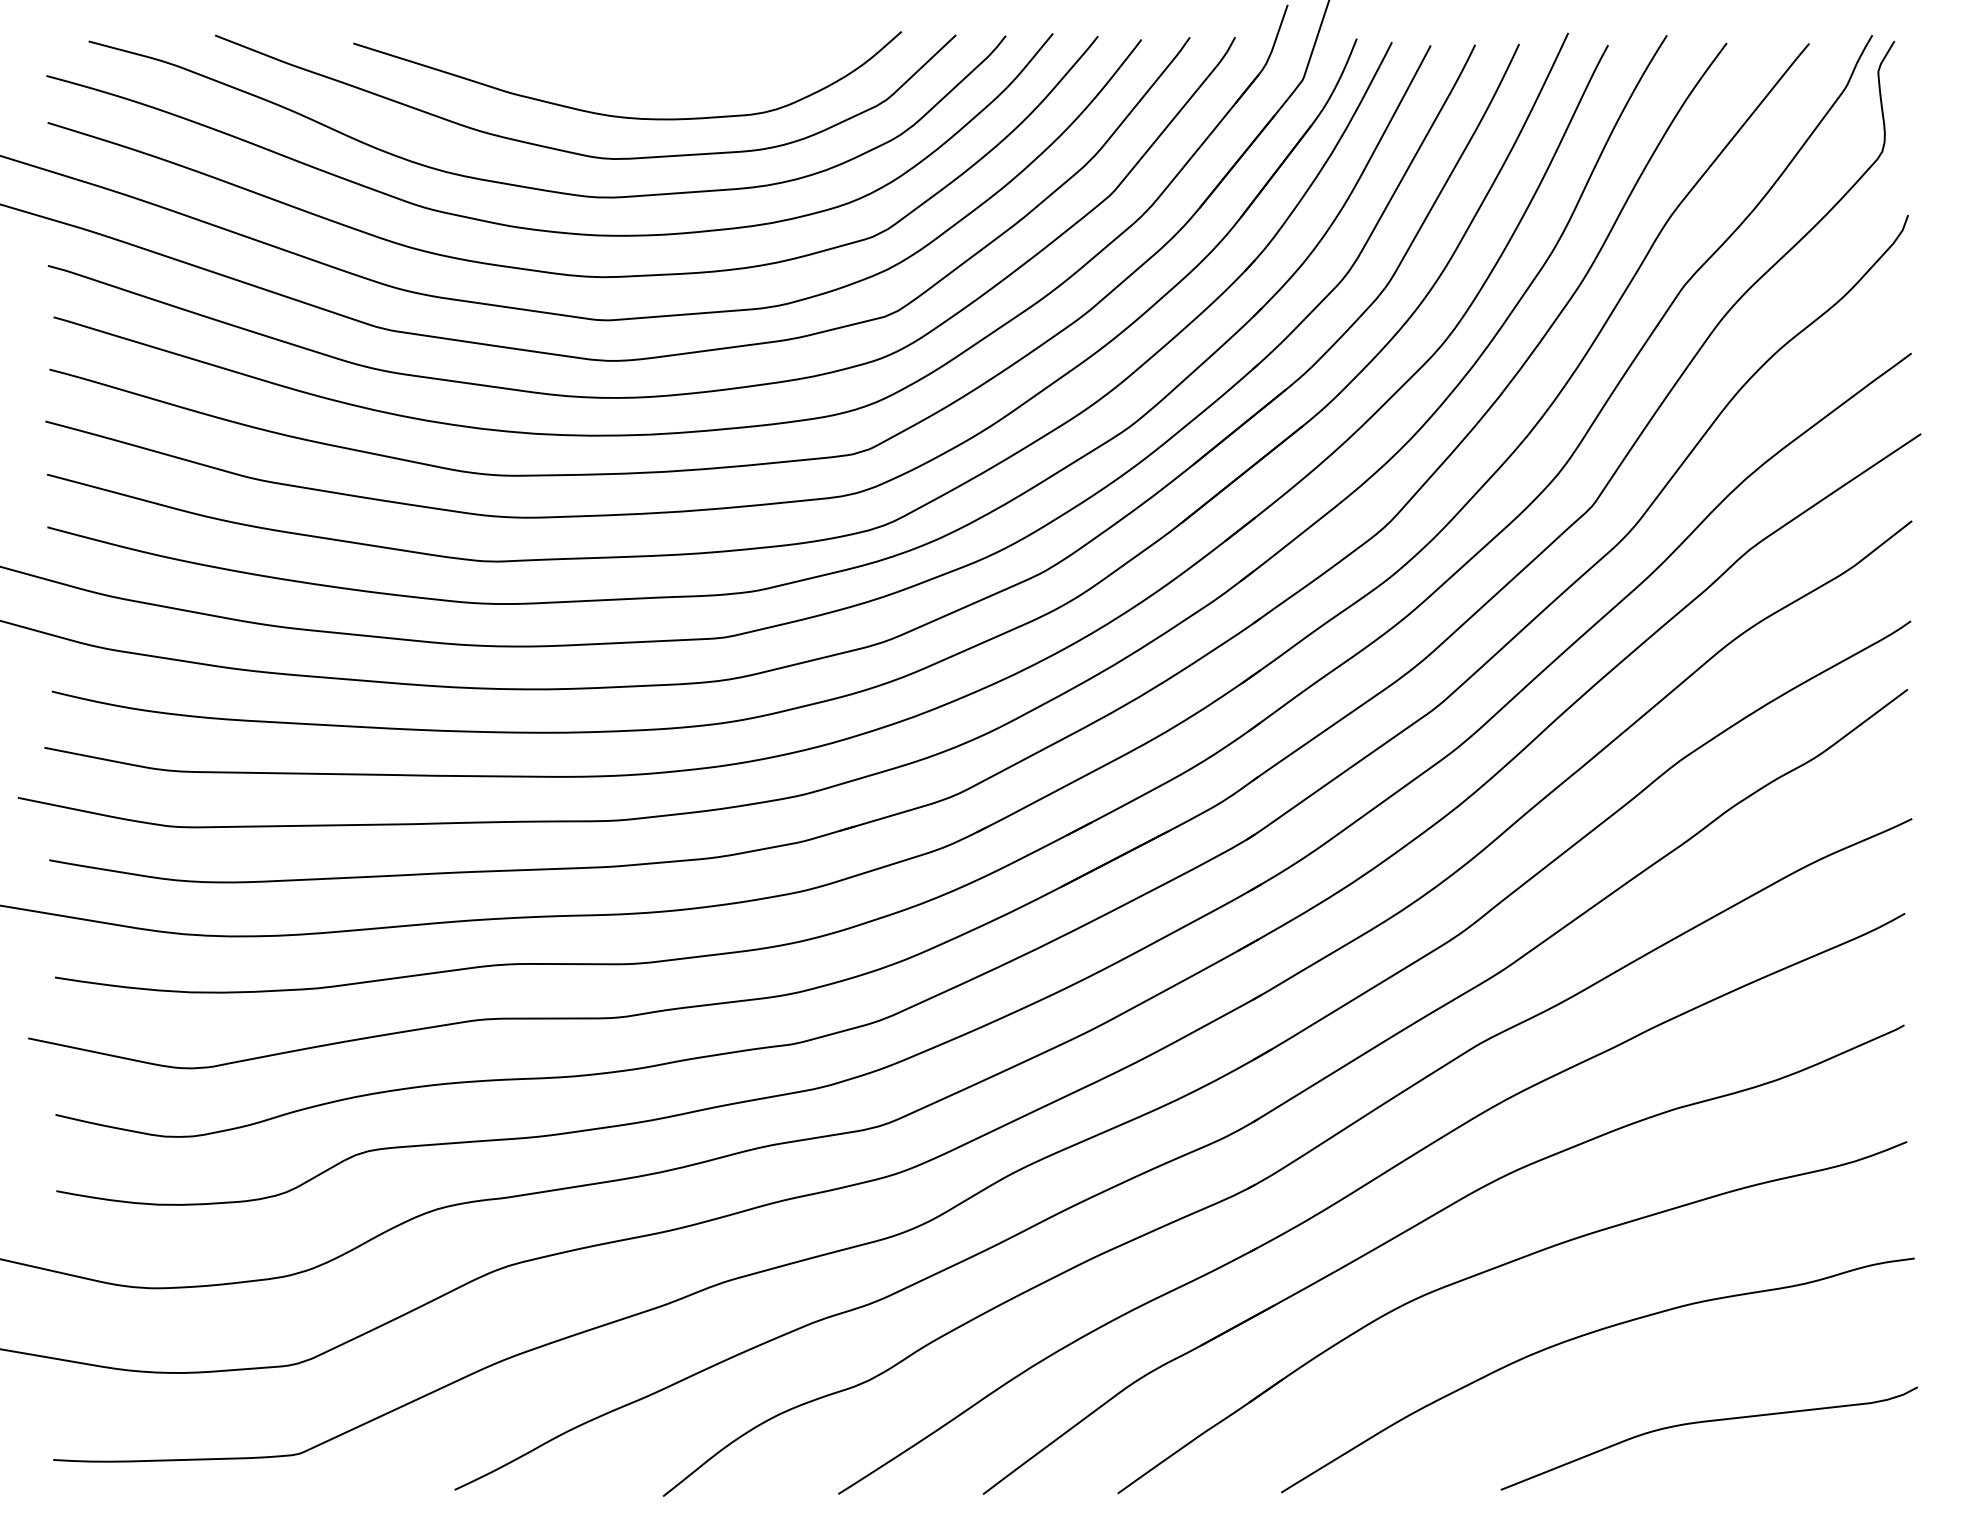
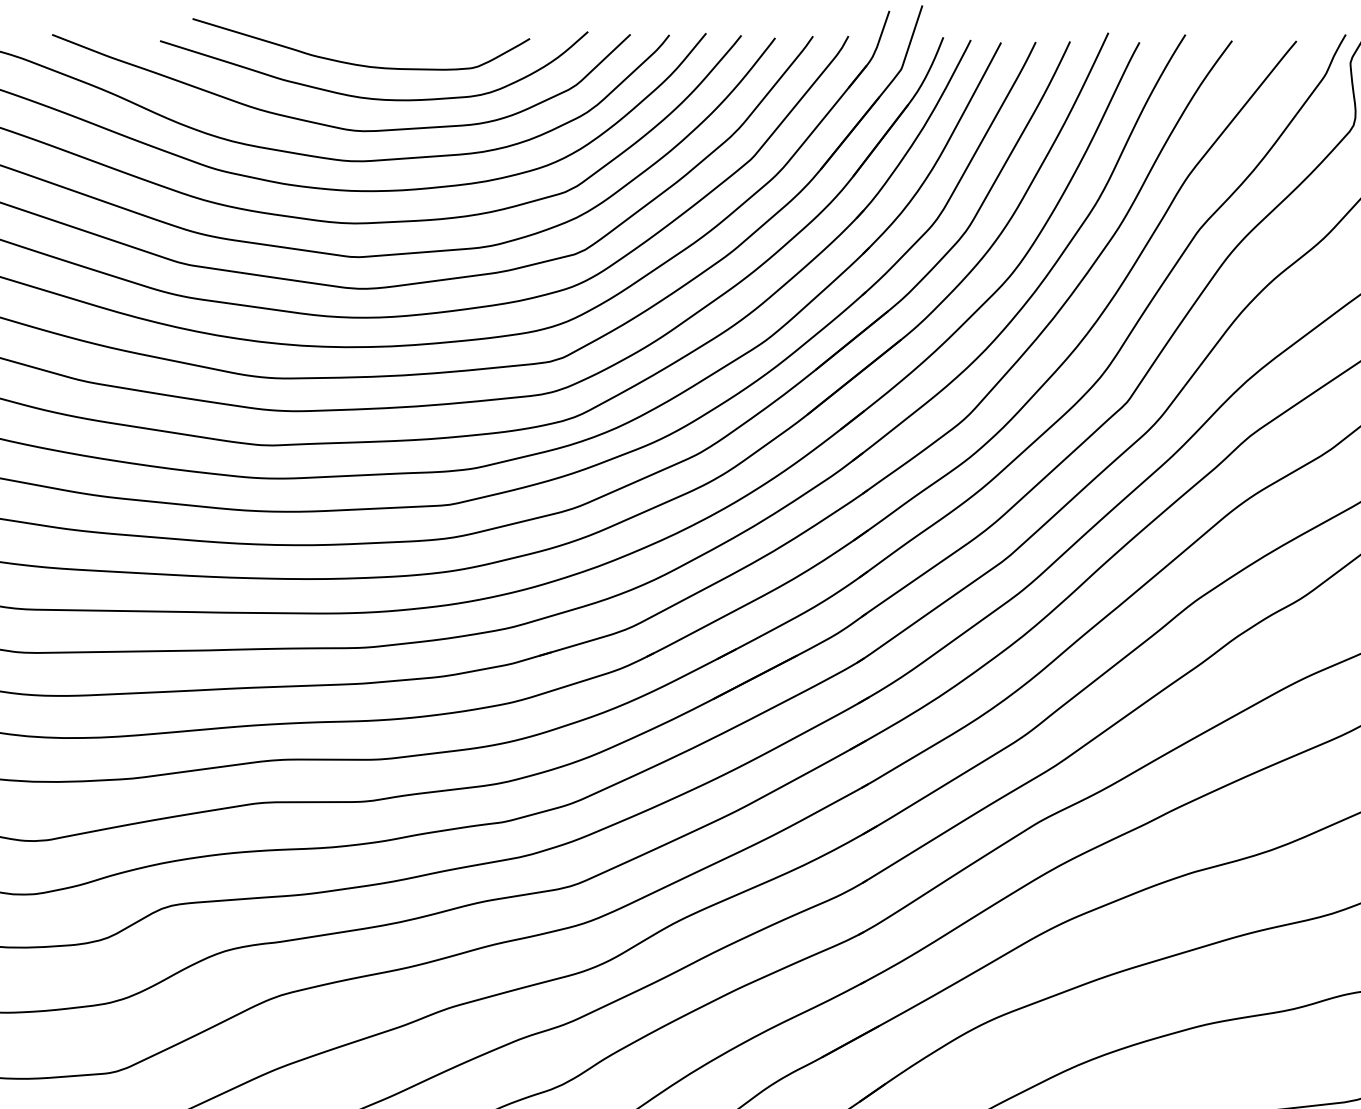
curve: (603, 72) -> (355, 63), added

